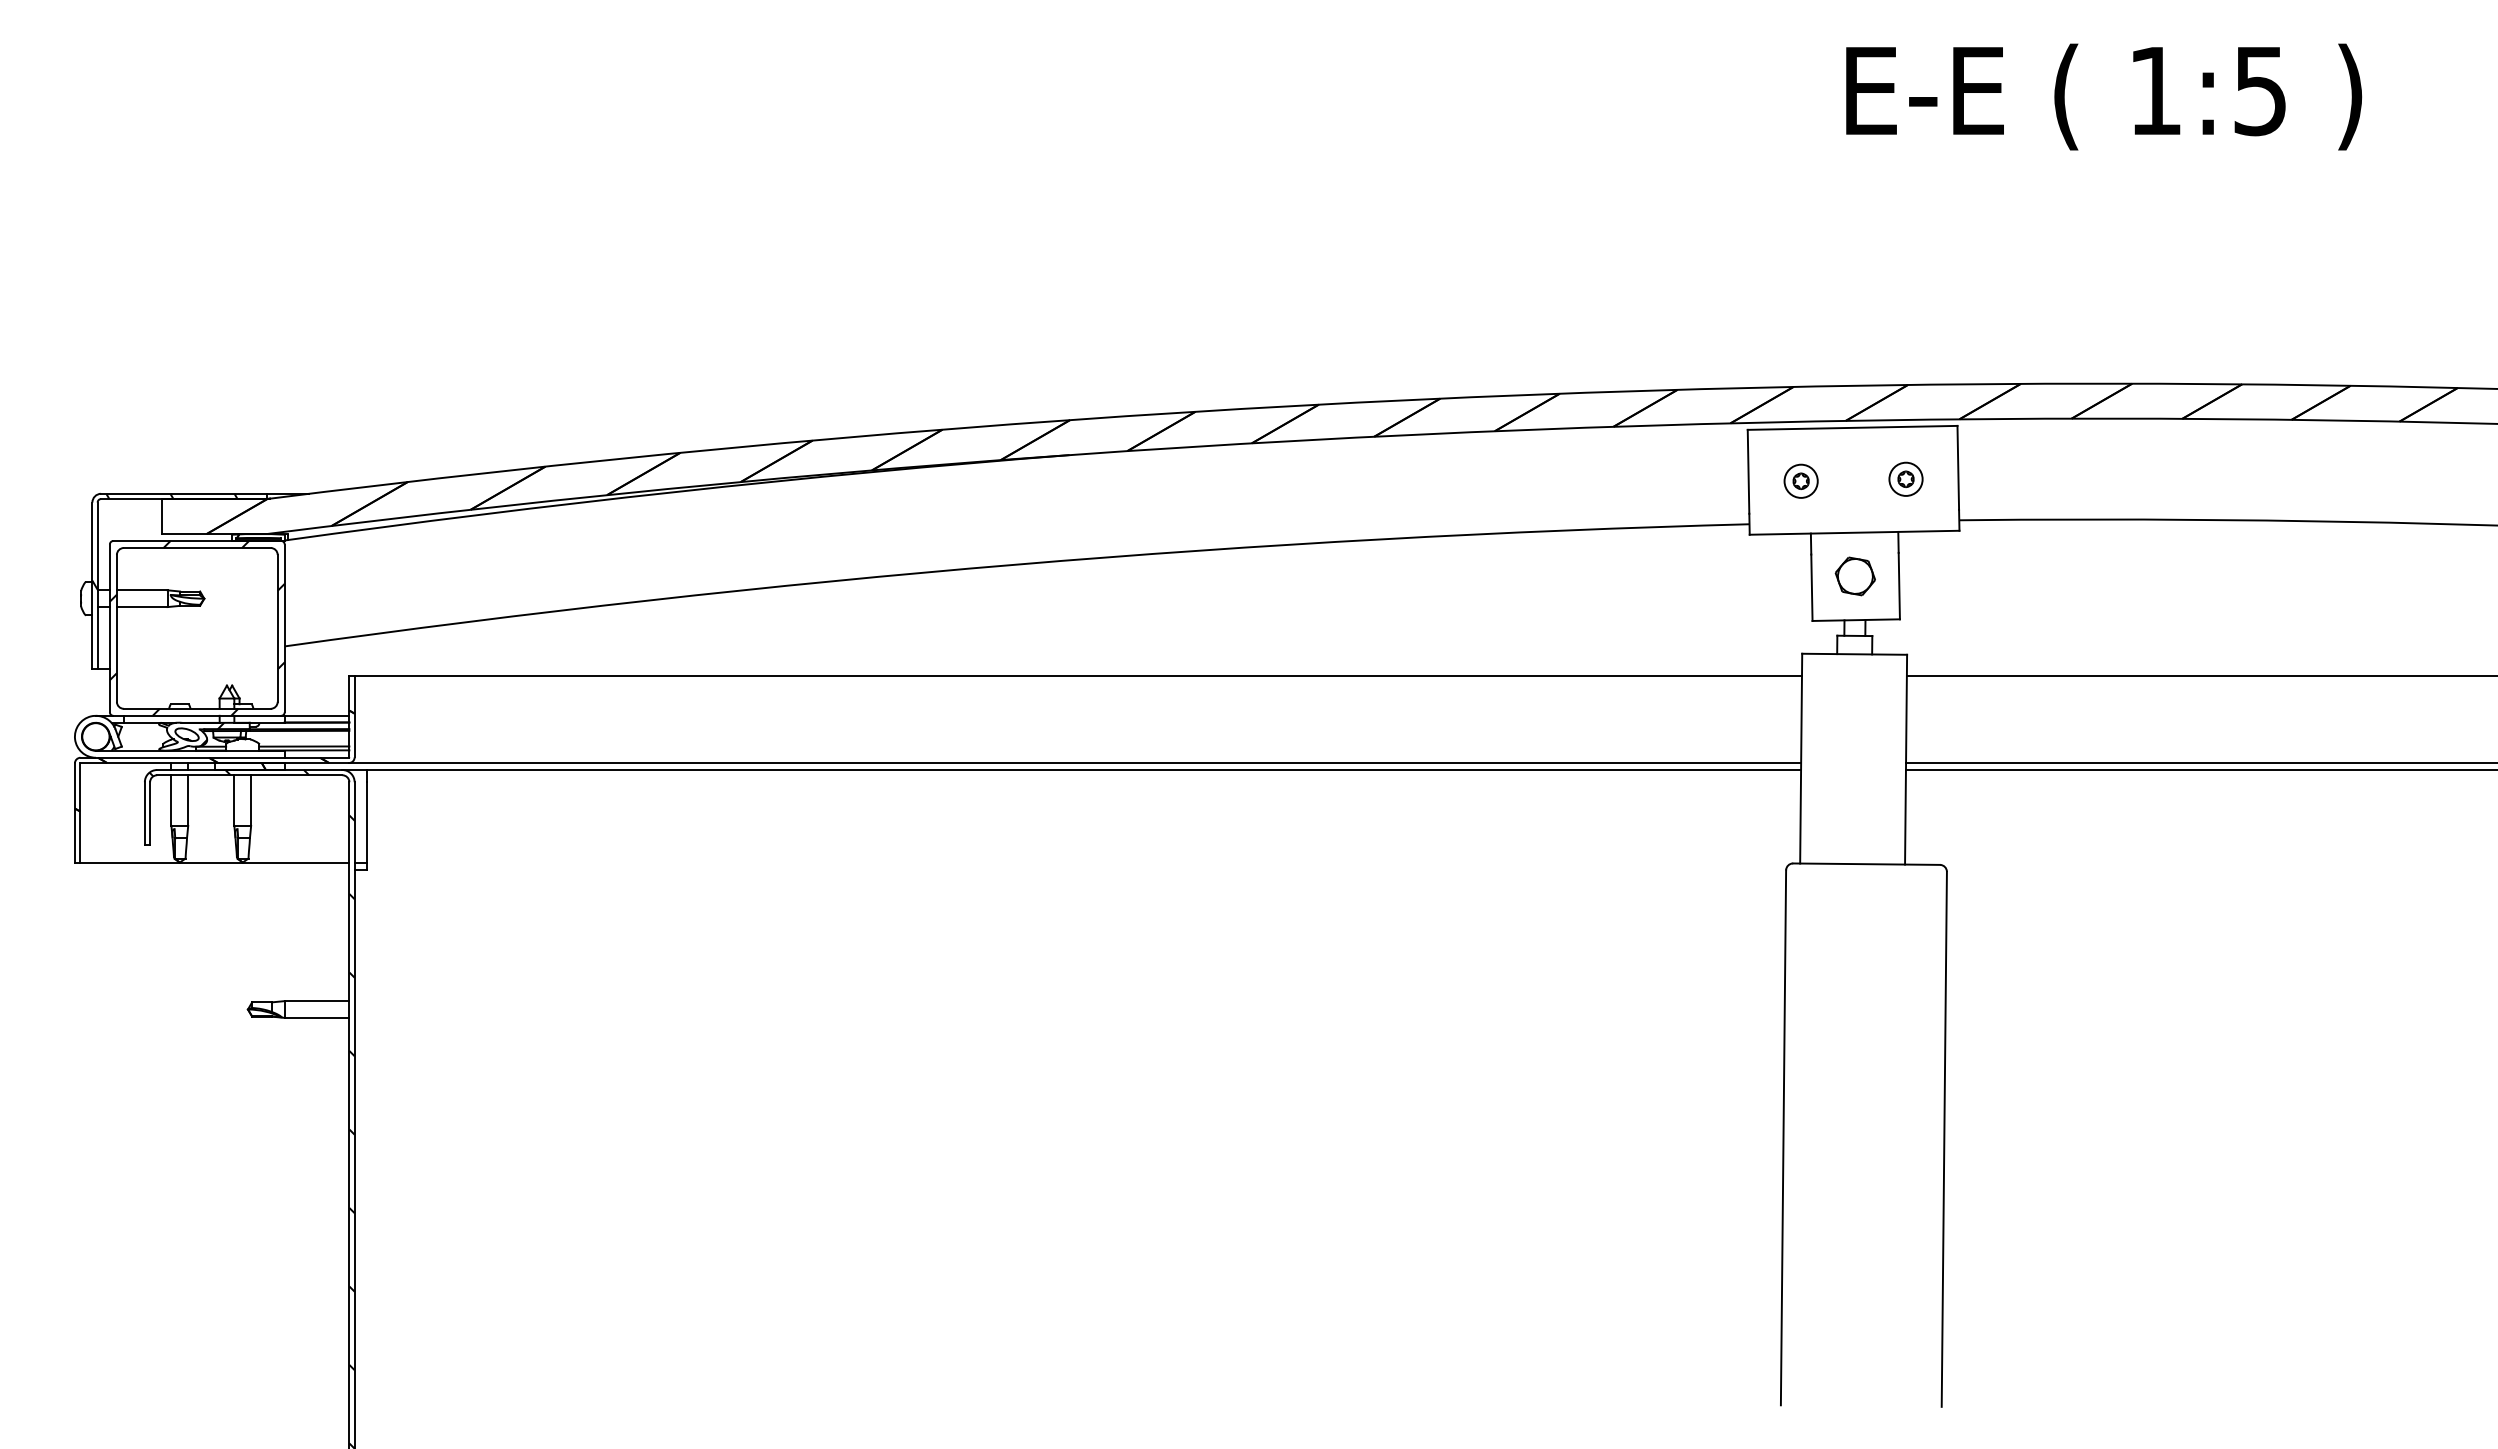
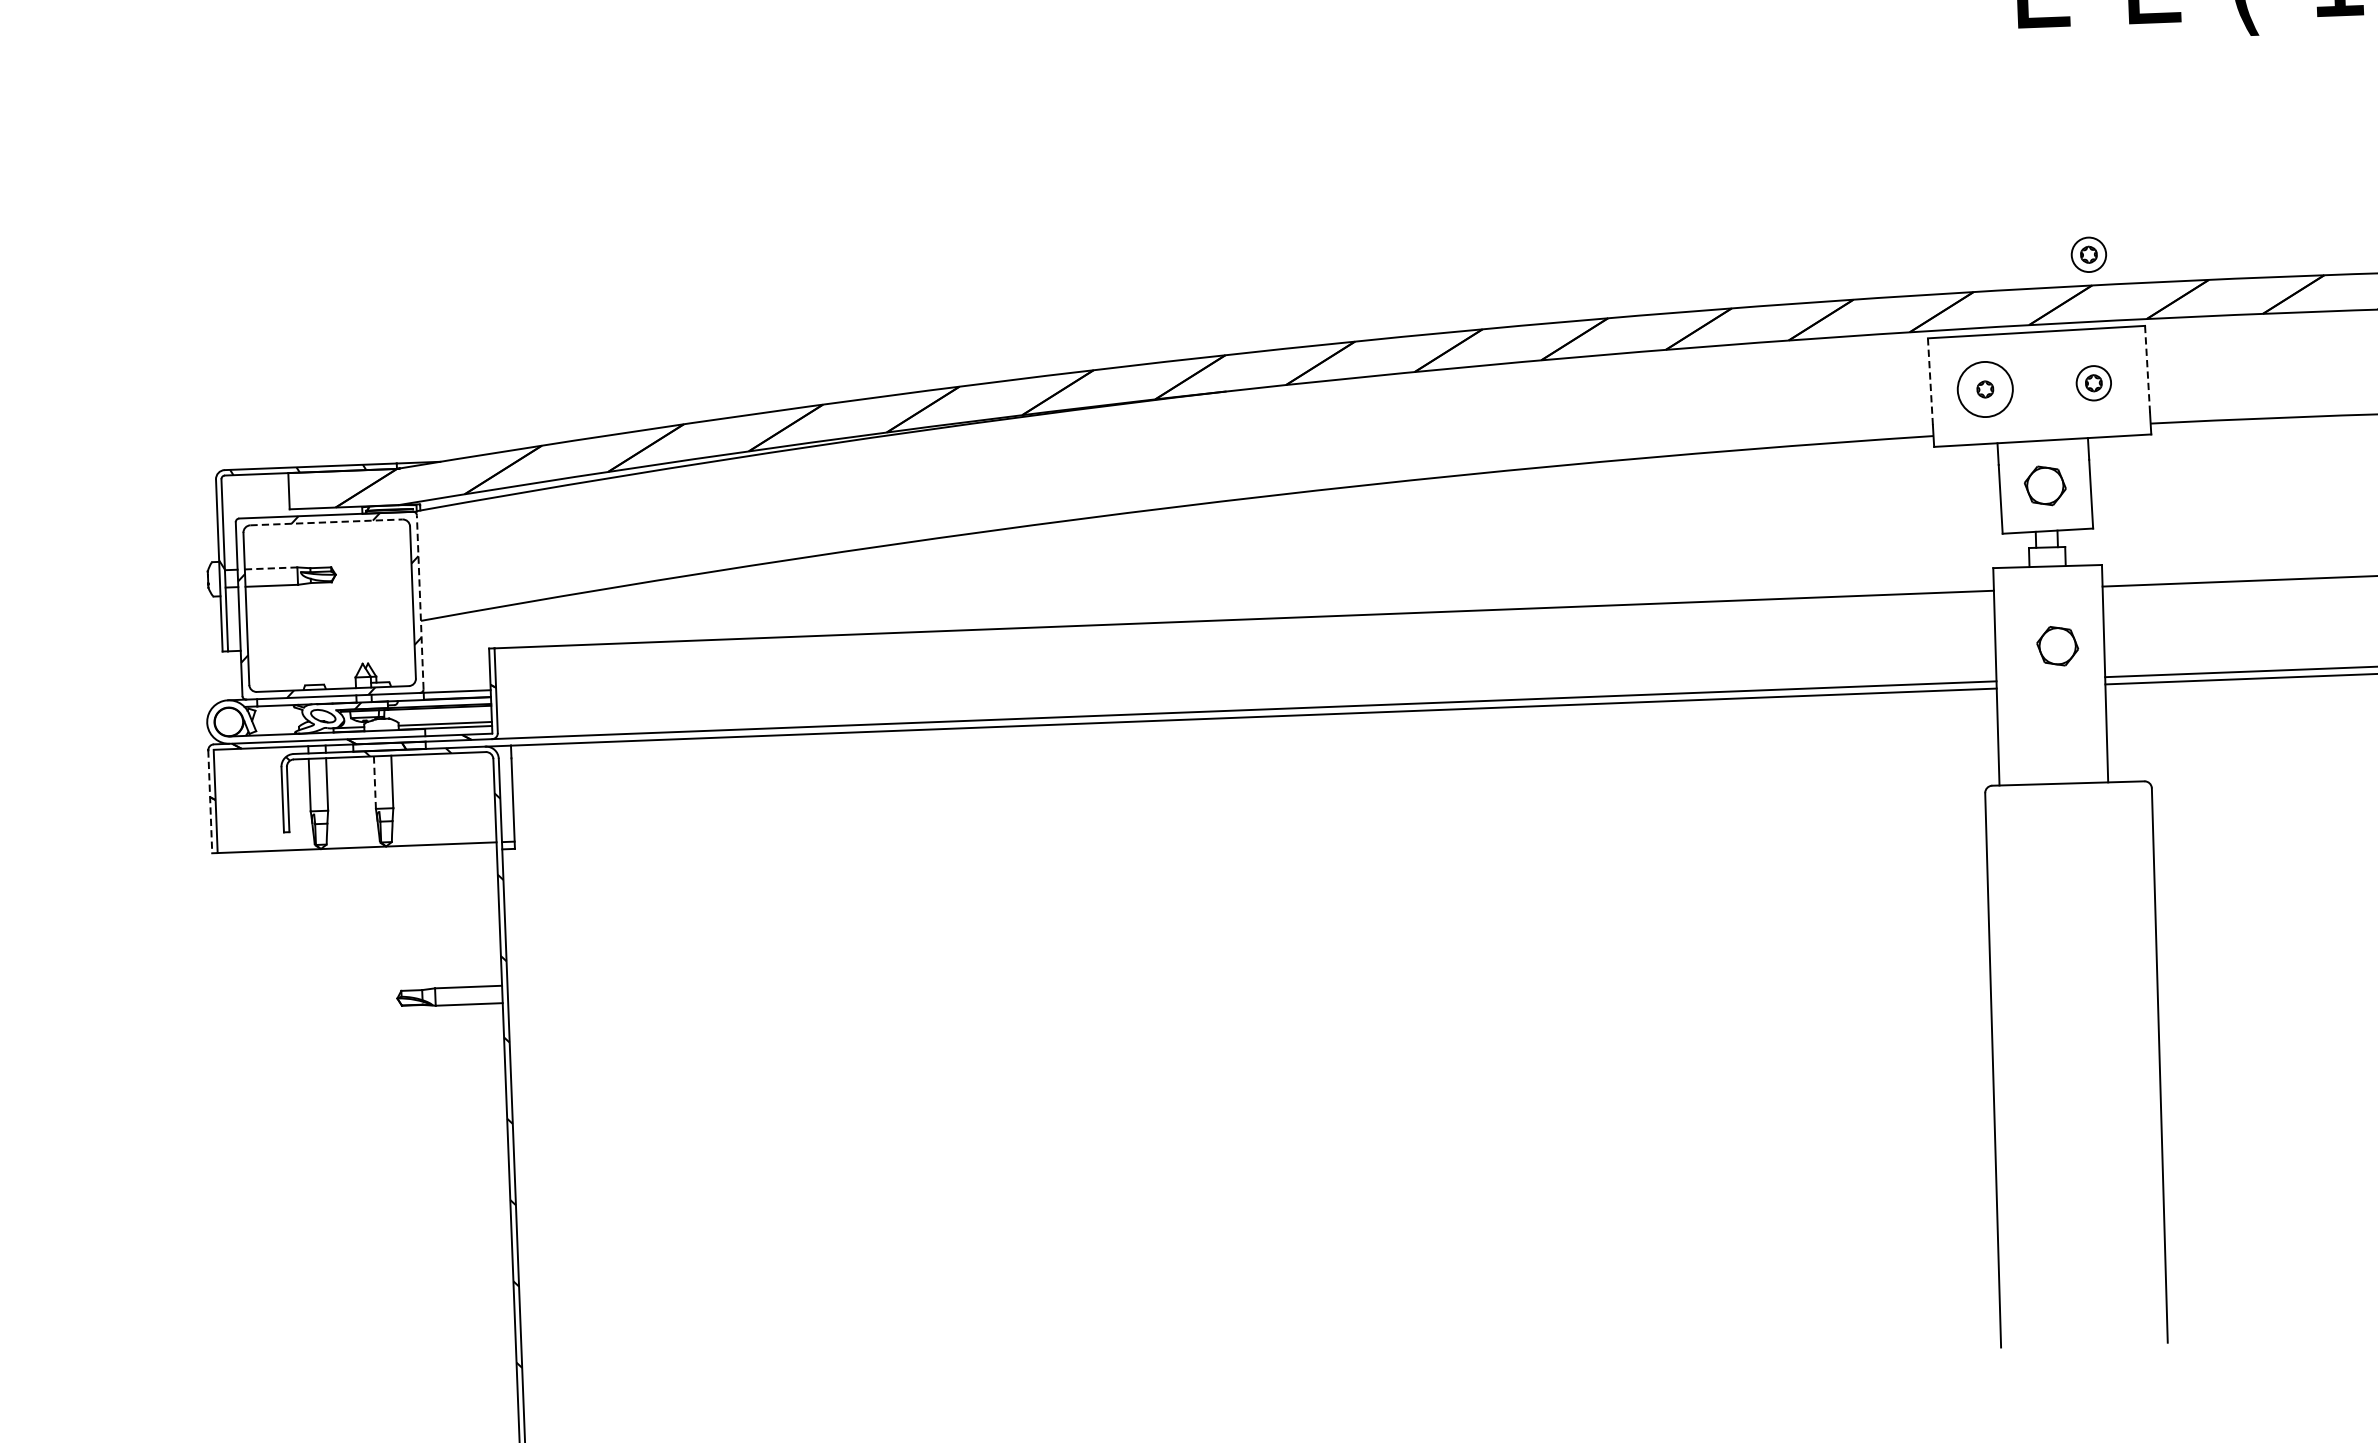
part: (1905, 354) -> (2088, 253), added
line: (1958, 467) -> (2147, 368), solid -> dashed
line: (1748, 471) -> (1930, 381), solid -> dashed
circle: (1800, 480) -> (1984, 388), size x1.6
line: (197, 548) -> (326, 522), solid -> dashed
line: (142, 590) -> (271, 568), solid -> dashed
line: (284, 628) -> (420, 602), solid -> dashed
part: (1860, 731) -> (2056, 646), added
line: (234, 801) -> (375, 783), solid -> dashed
line: (74, 813) -> (209, 802), solid -> dashed

